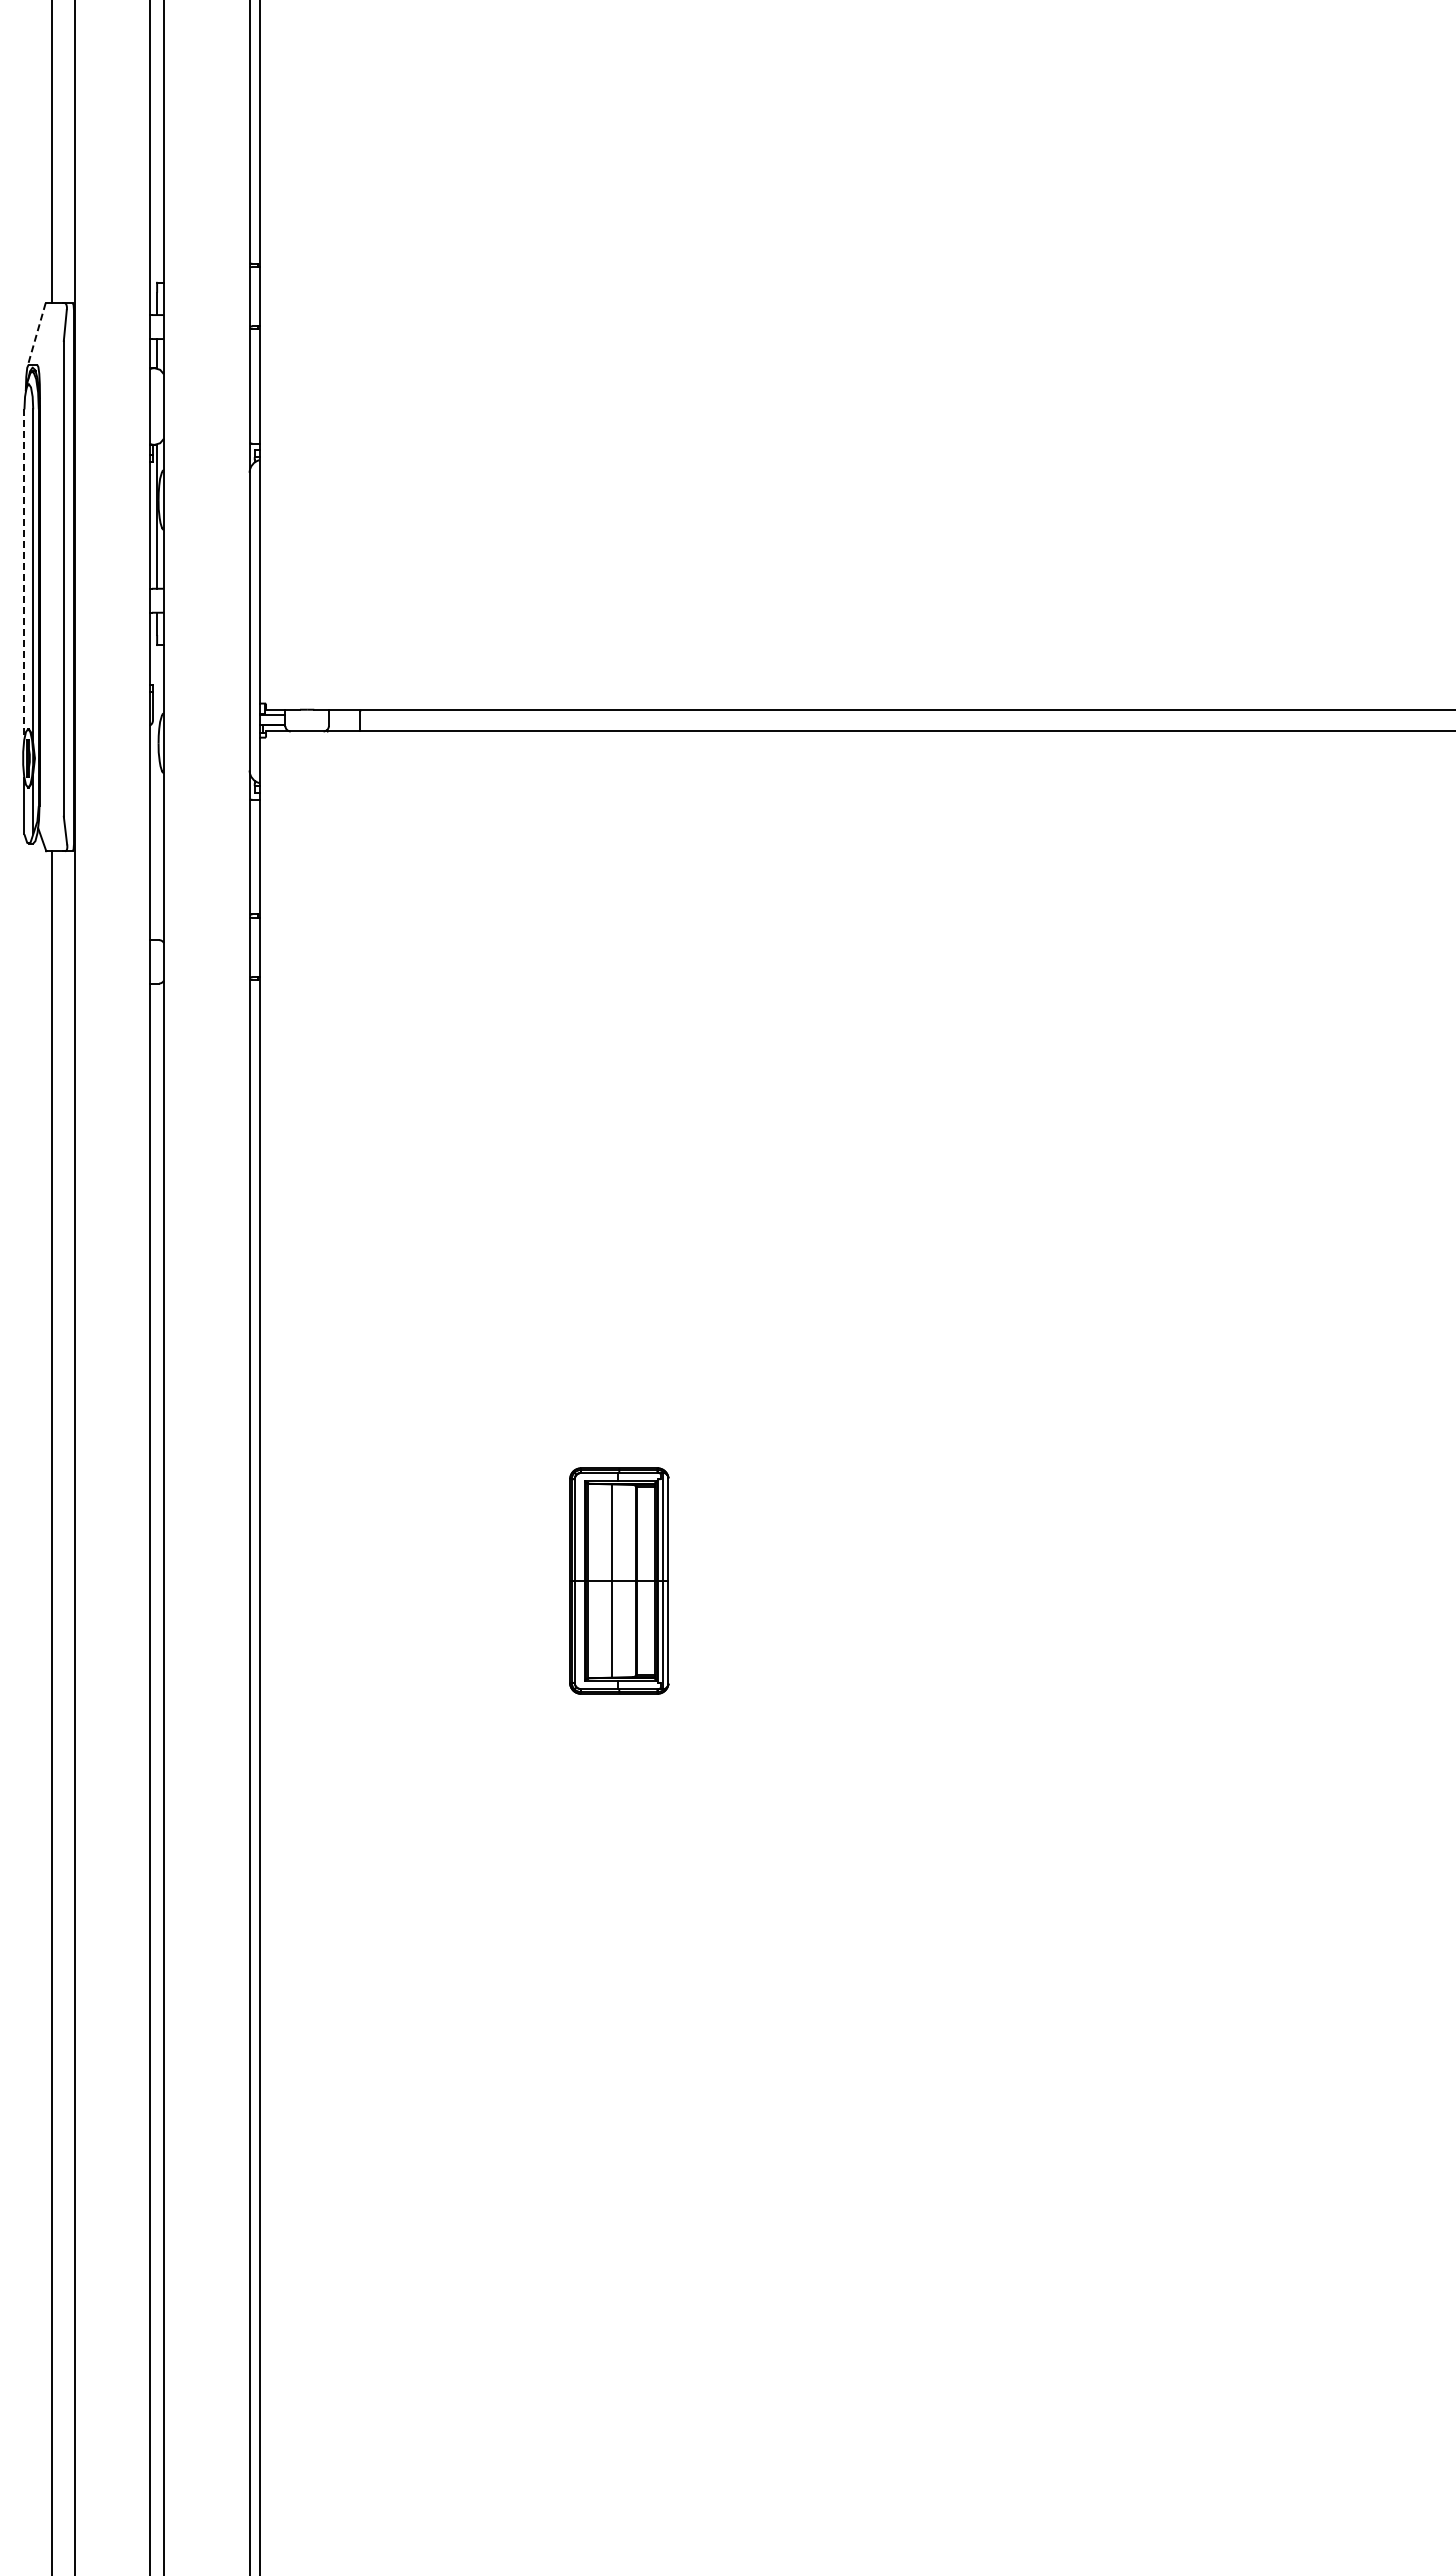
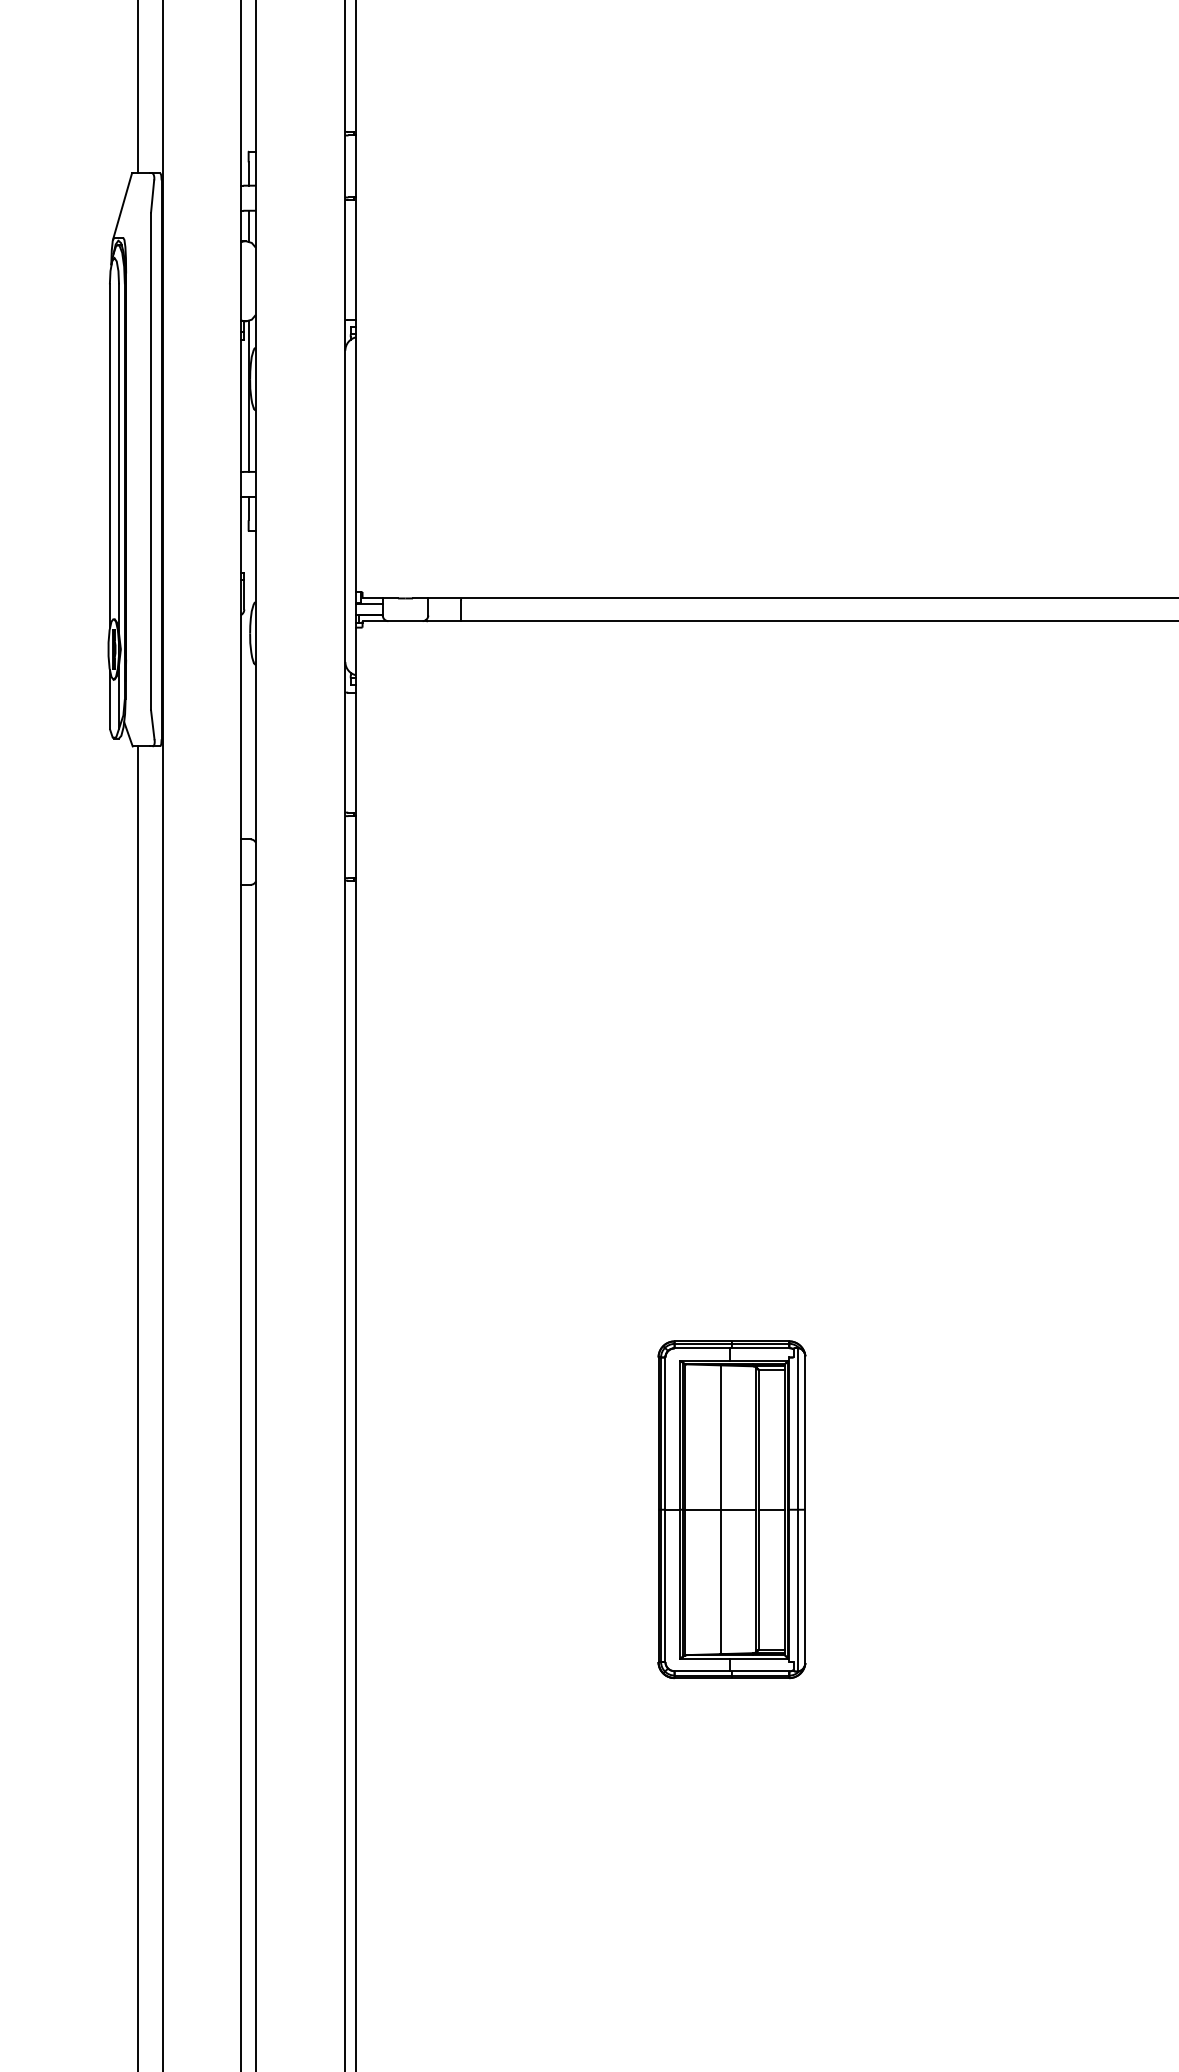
line: (36, 334) -> (122, 205), dashed -> solid
line: (24, 574) -> (109, 457), dashed -> solid
part: (619, 1580) -> (732, 1509), size x1.43

